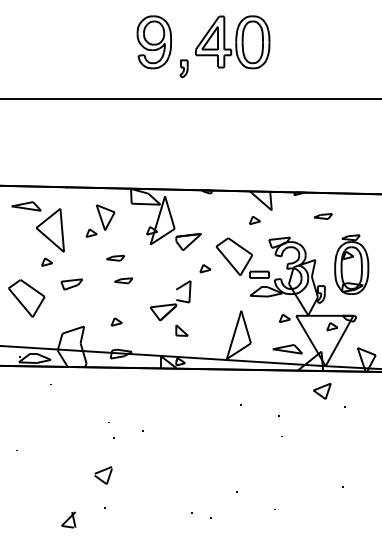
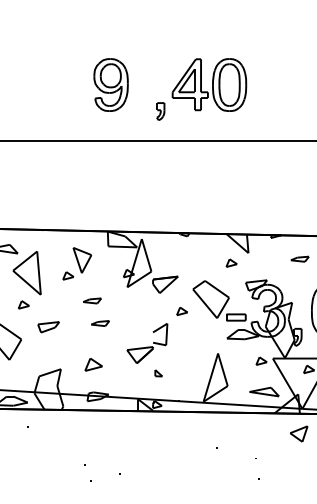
part: (153, 42) -> (110, 85), moved
part: (116, 321) -> (93, 364), size x1.6
part: (181, 330) -> (158, 373), size x0.6

